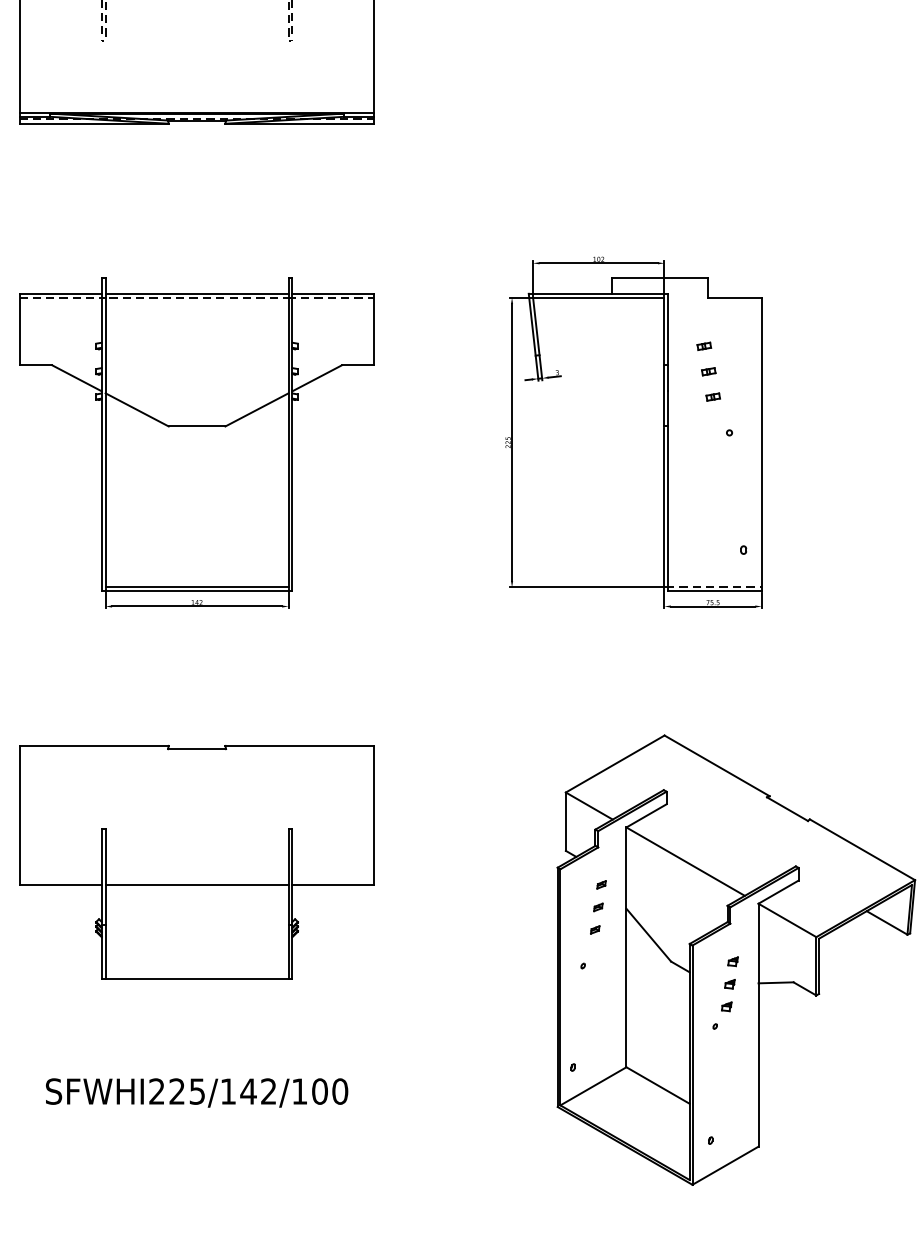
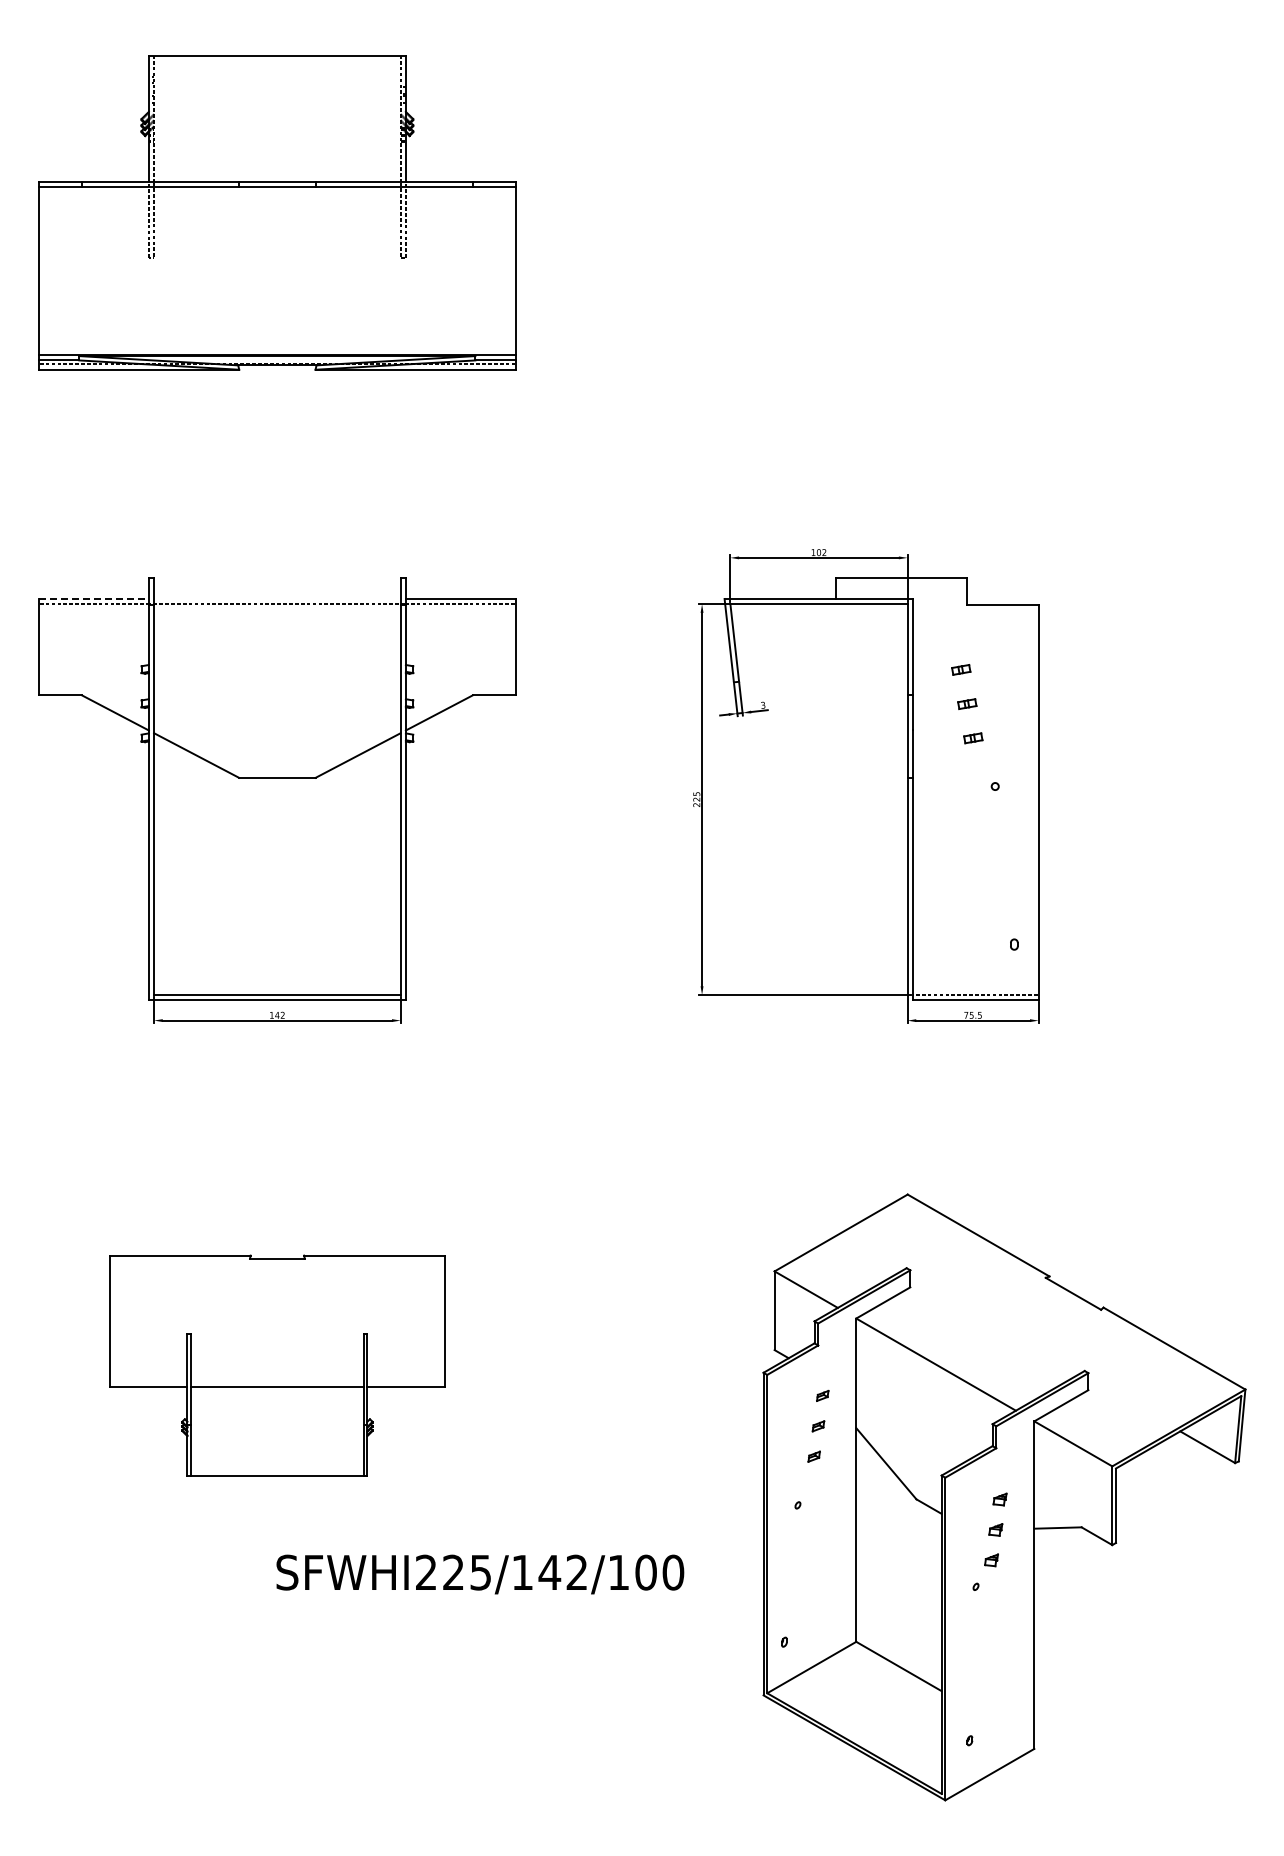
line: (61, 294) -> (94, 599), solid -> dashed
line: (197, 294) -> (277, 599), removed
part: (197, 862) -> (277, 1365), size x0.7
text: (197, 1092) -> (480, 1574), moved

